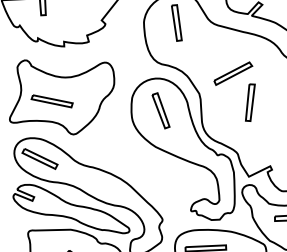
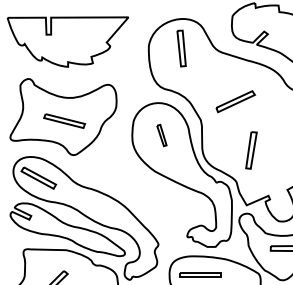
part: (52, 100) -> (64, 120), moved
part: (250, 102) -> (251, 150), moved
part: (160, 110) -> (161, 135), size x0.6

